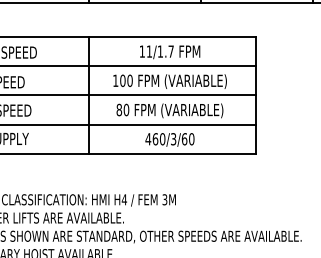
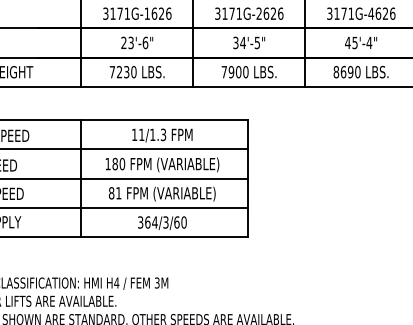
text: (171, 51) -> (163, 134), 11/1.7 -> 11/1.3
text: (122, 80) -> (114, 163), 100 -> 180
text: (126, 110) -> (118, 193), 80 -> 81
text: (155, 139) -> (147, 222), 460/3/60 -> 364/3/60

